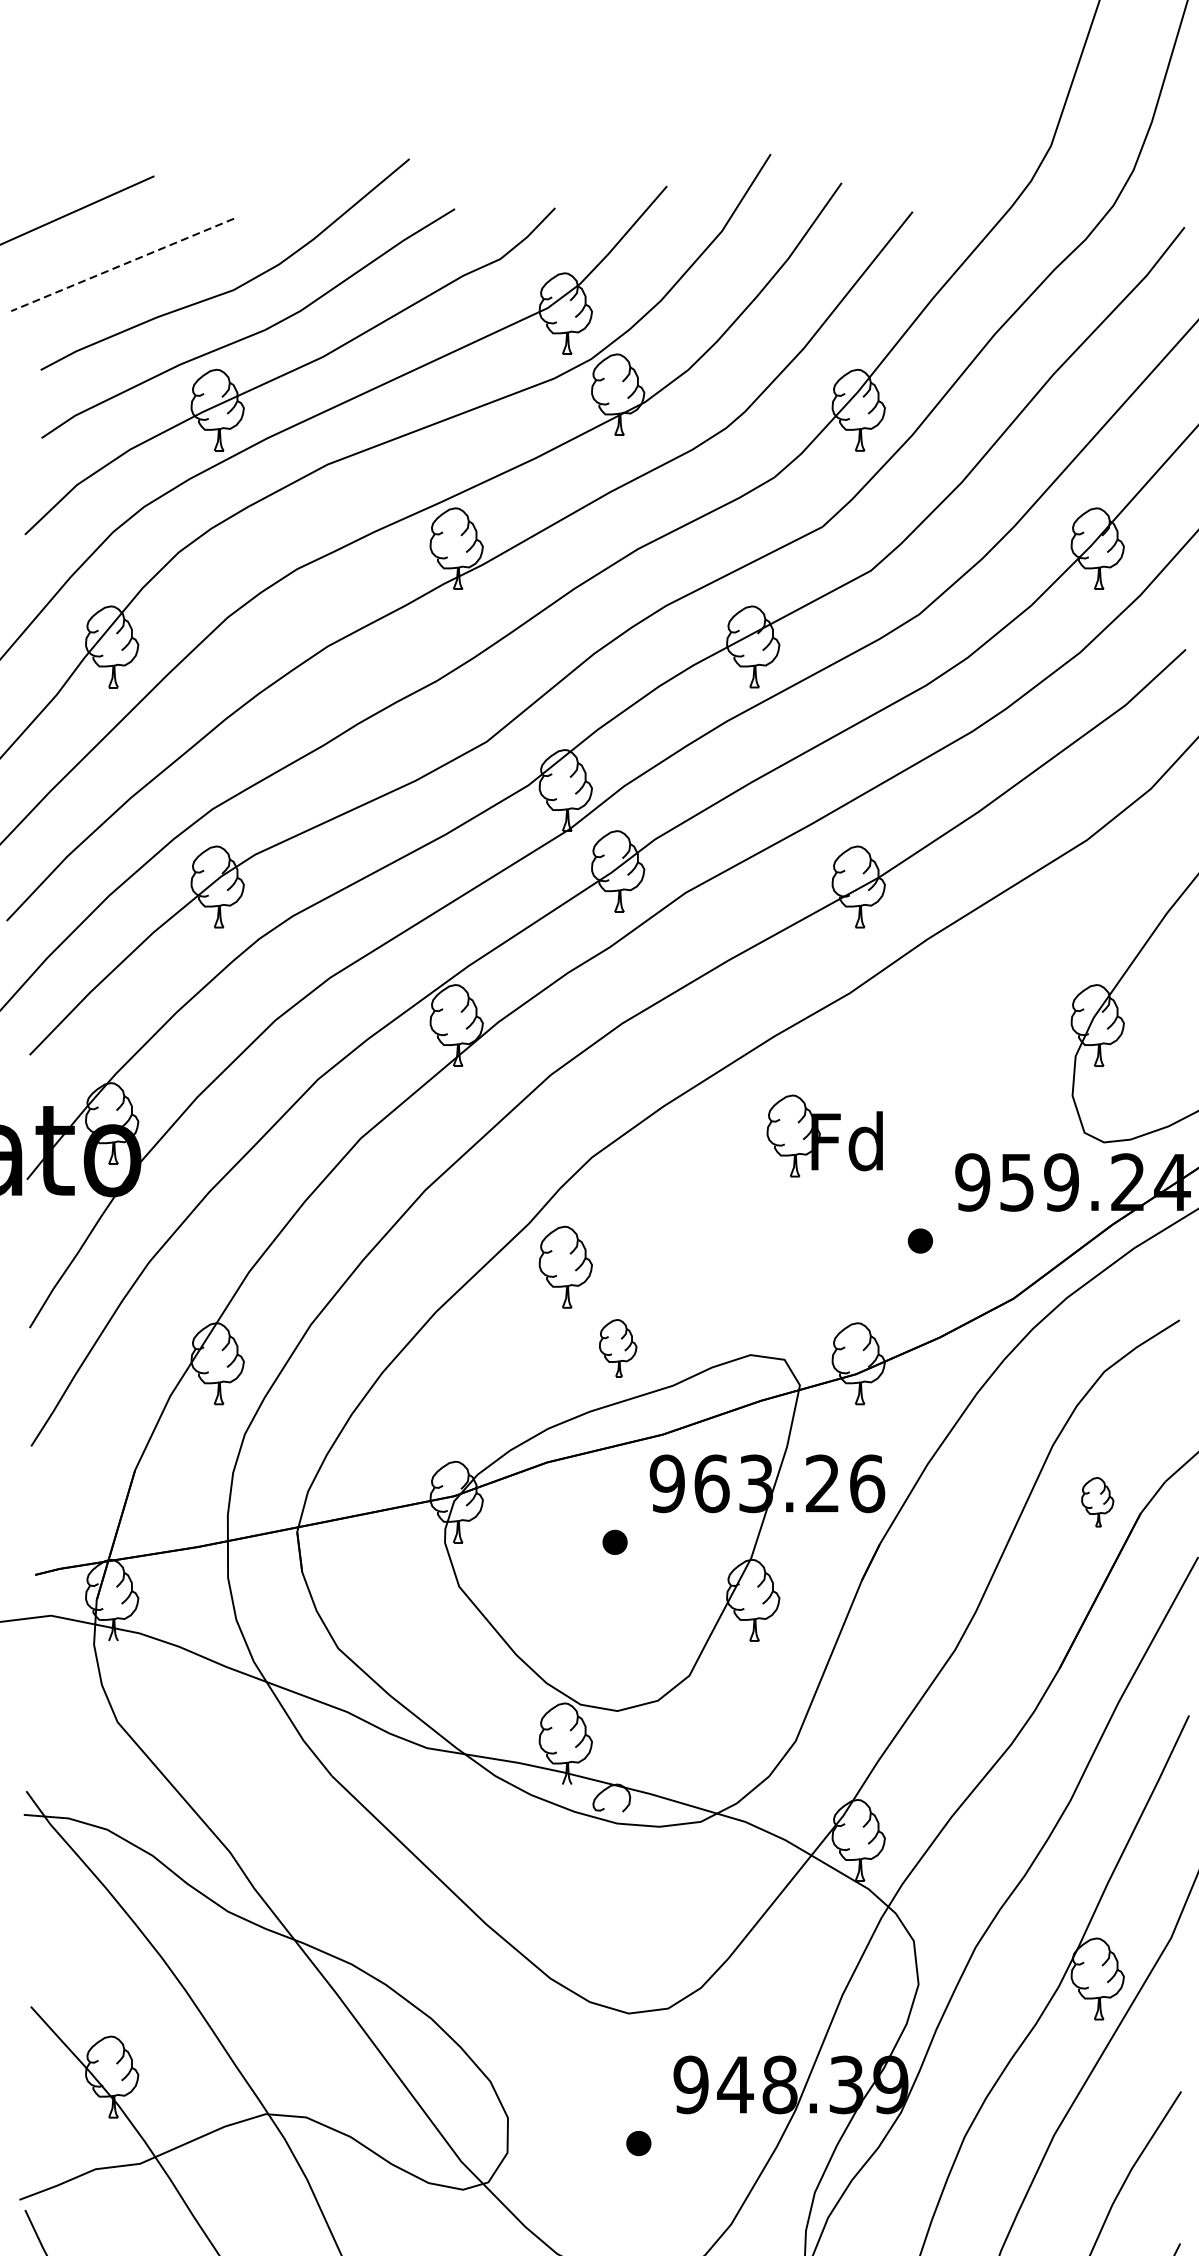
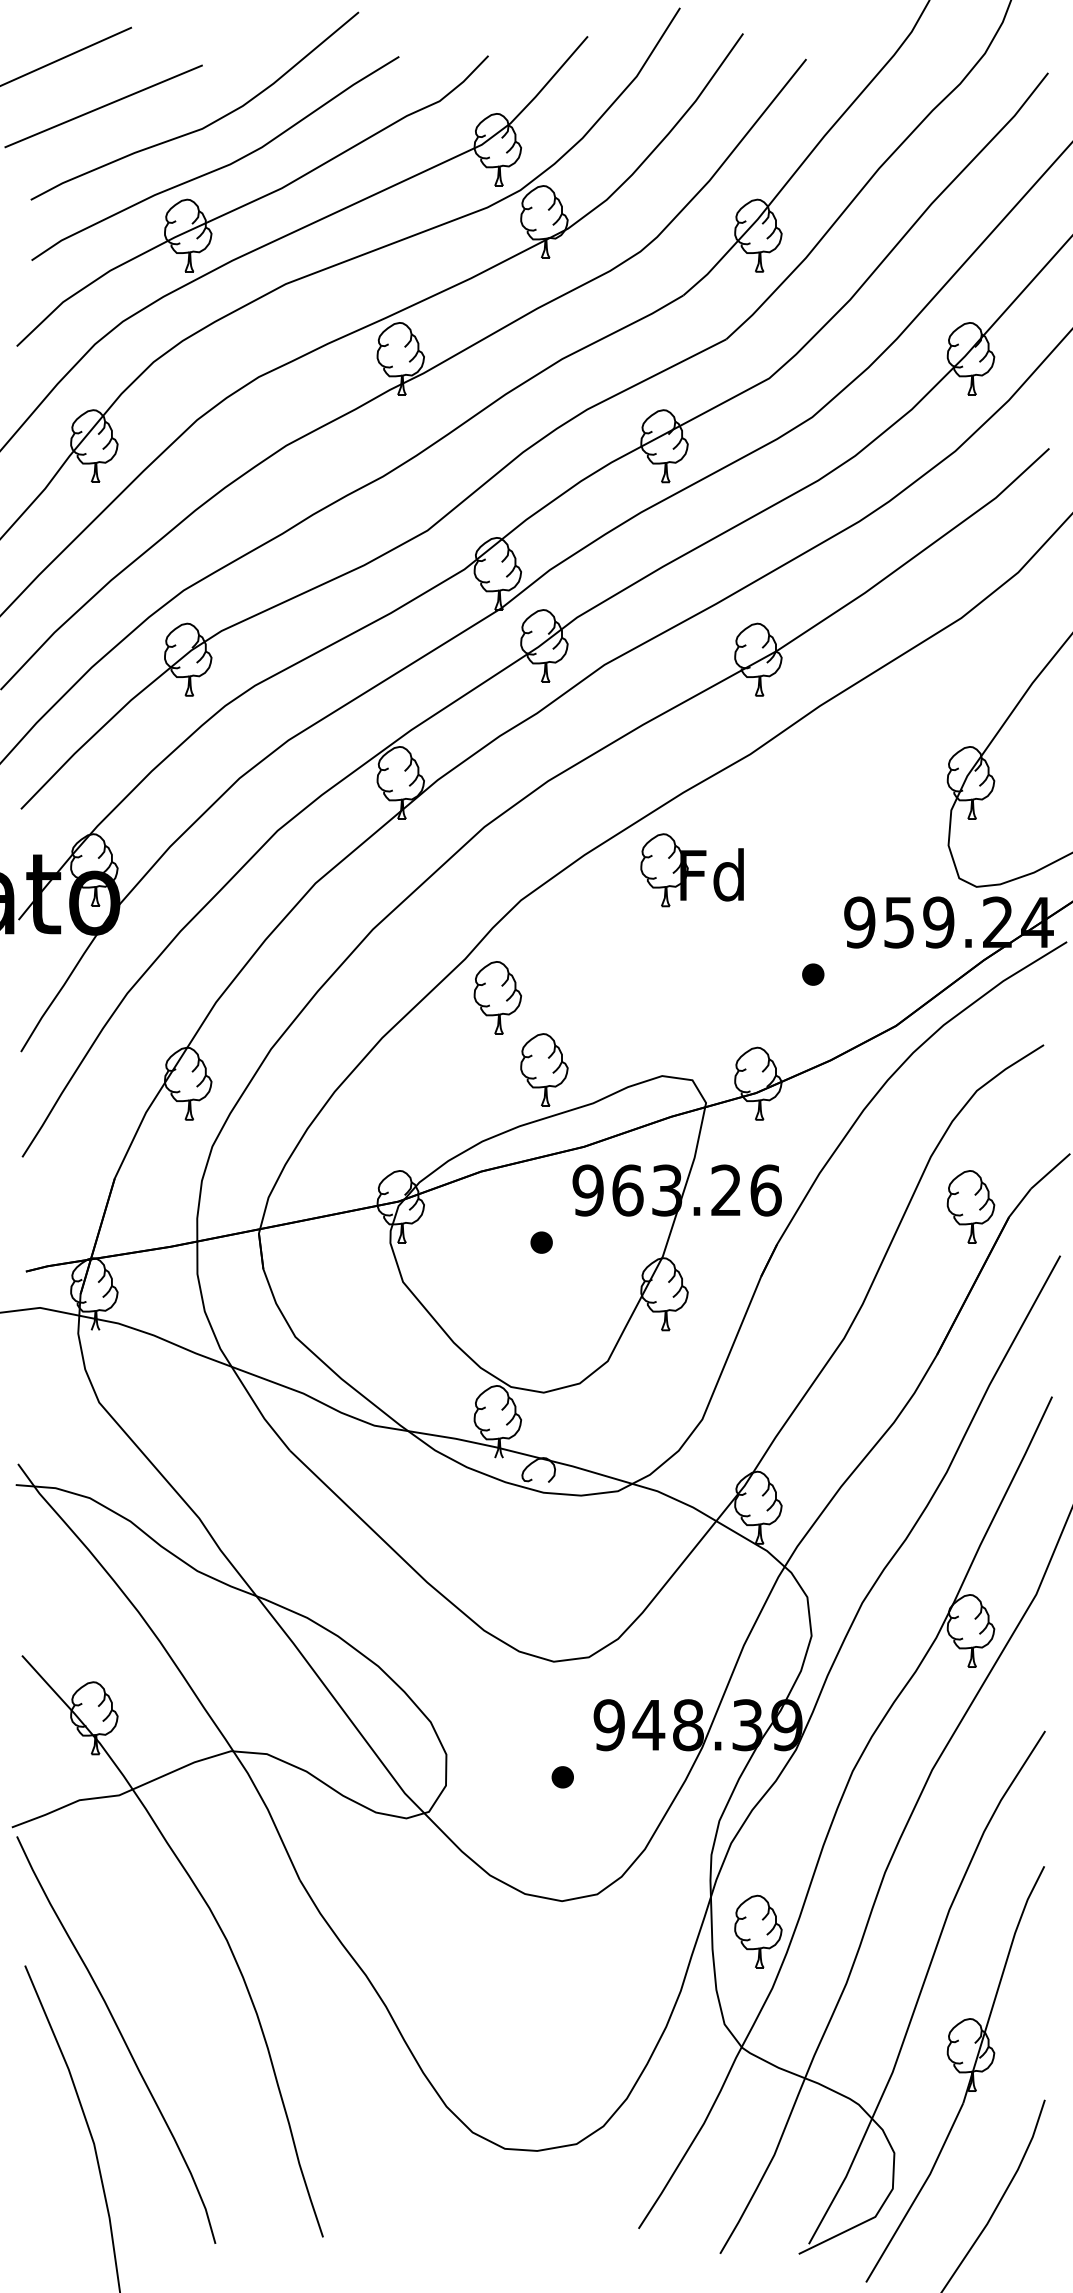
line: (122, 265) -> (103, 106), dashed -> solid
part: (824, 1136) -> (691, 870), moved
part: (618, 1347) -> (544, 1069), size x1.43
part: (1097, 1501) -> (970, 1206), size x1.67

